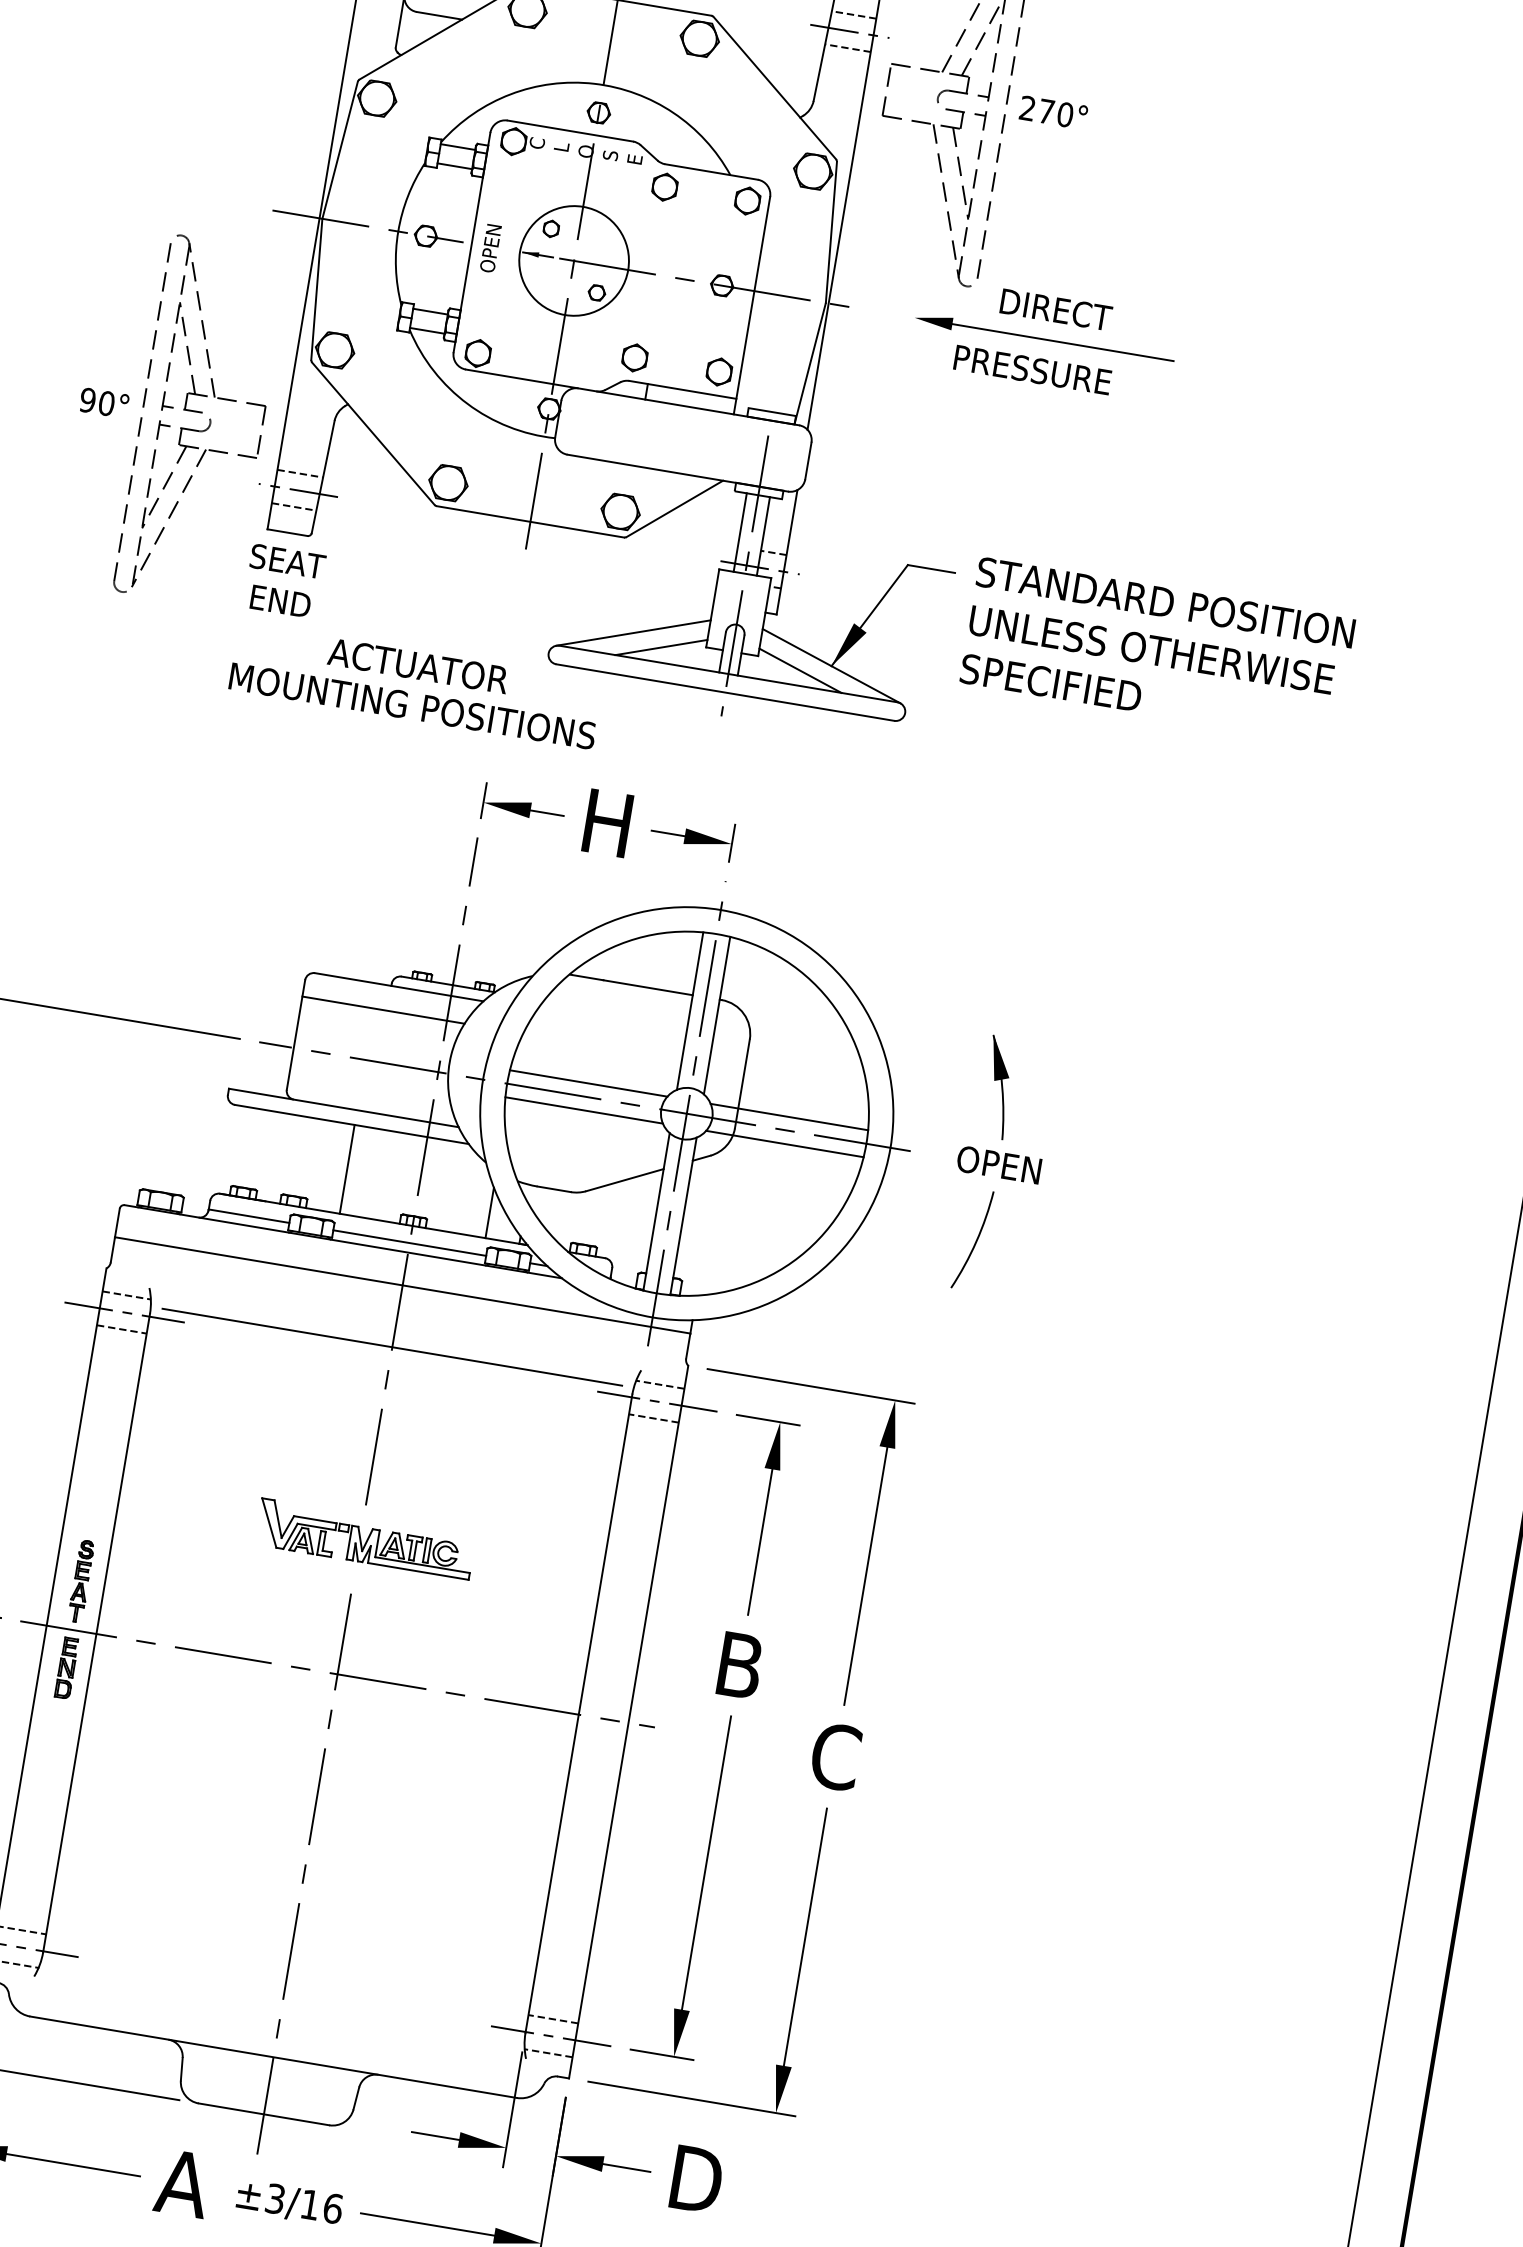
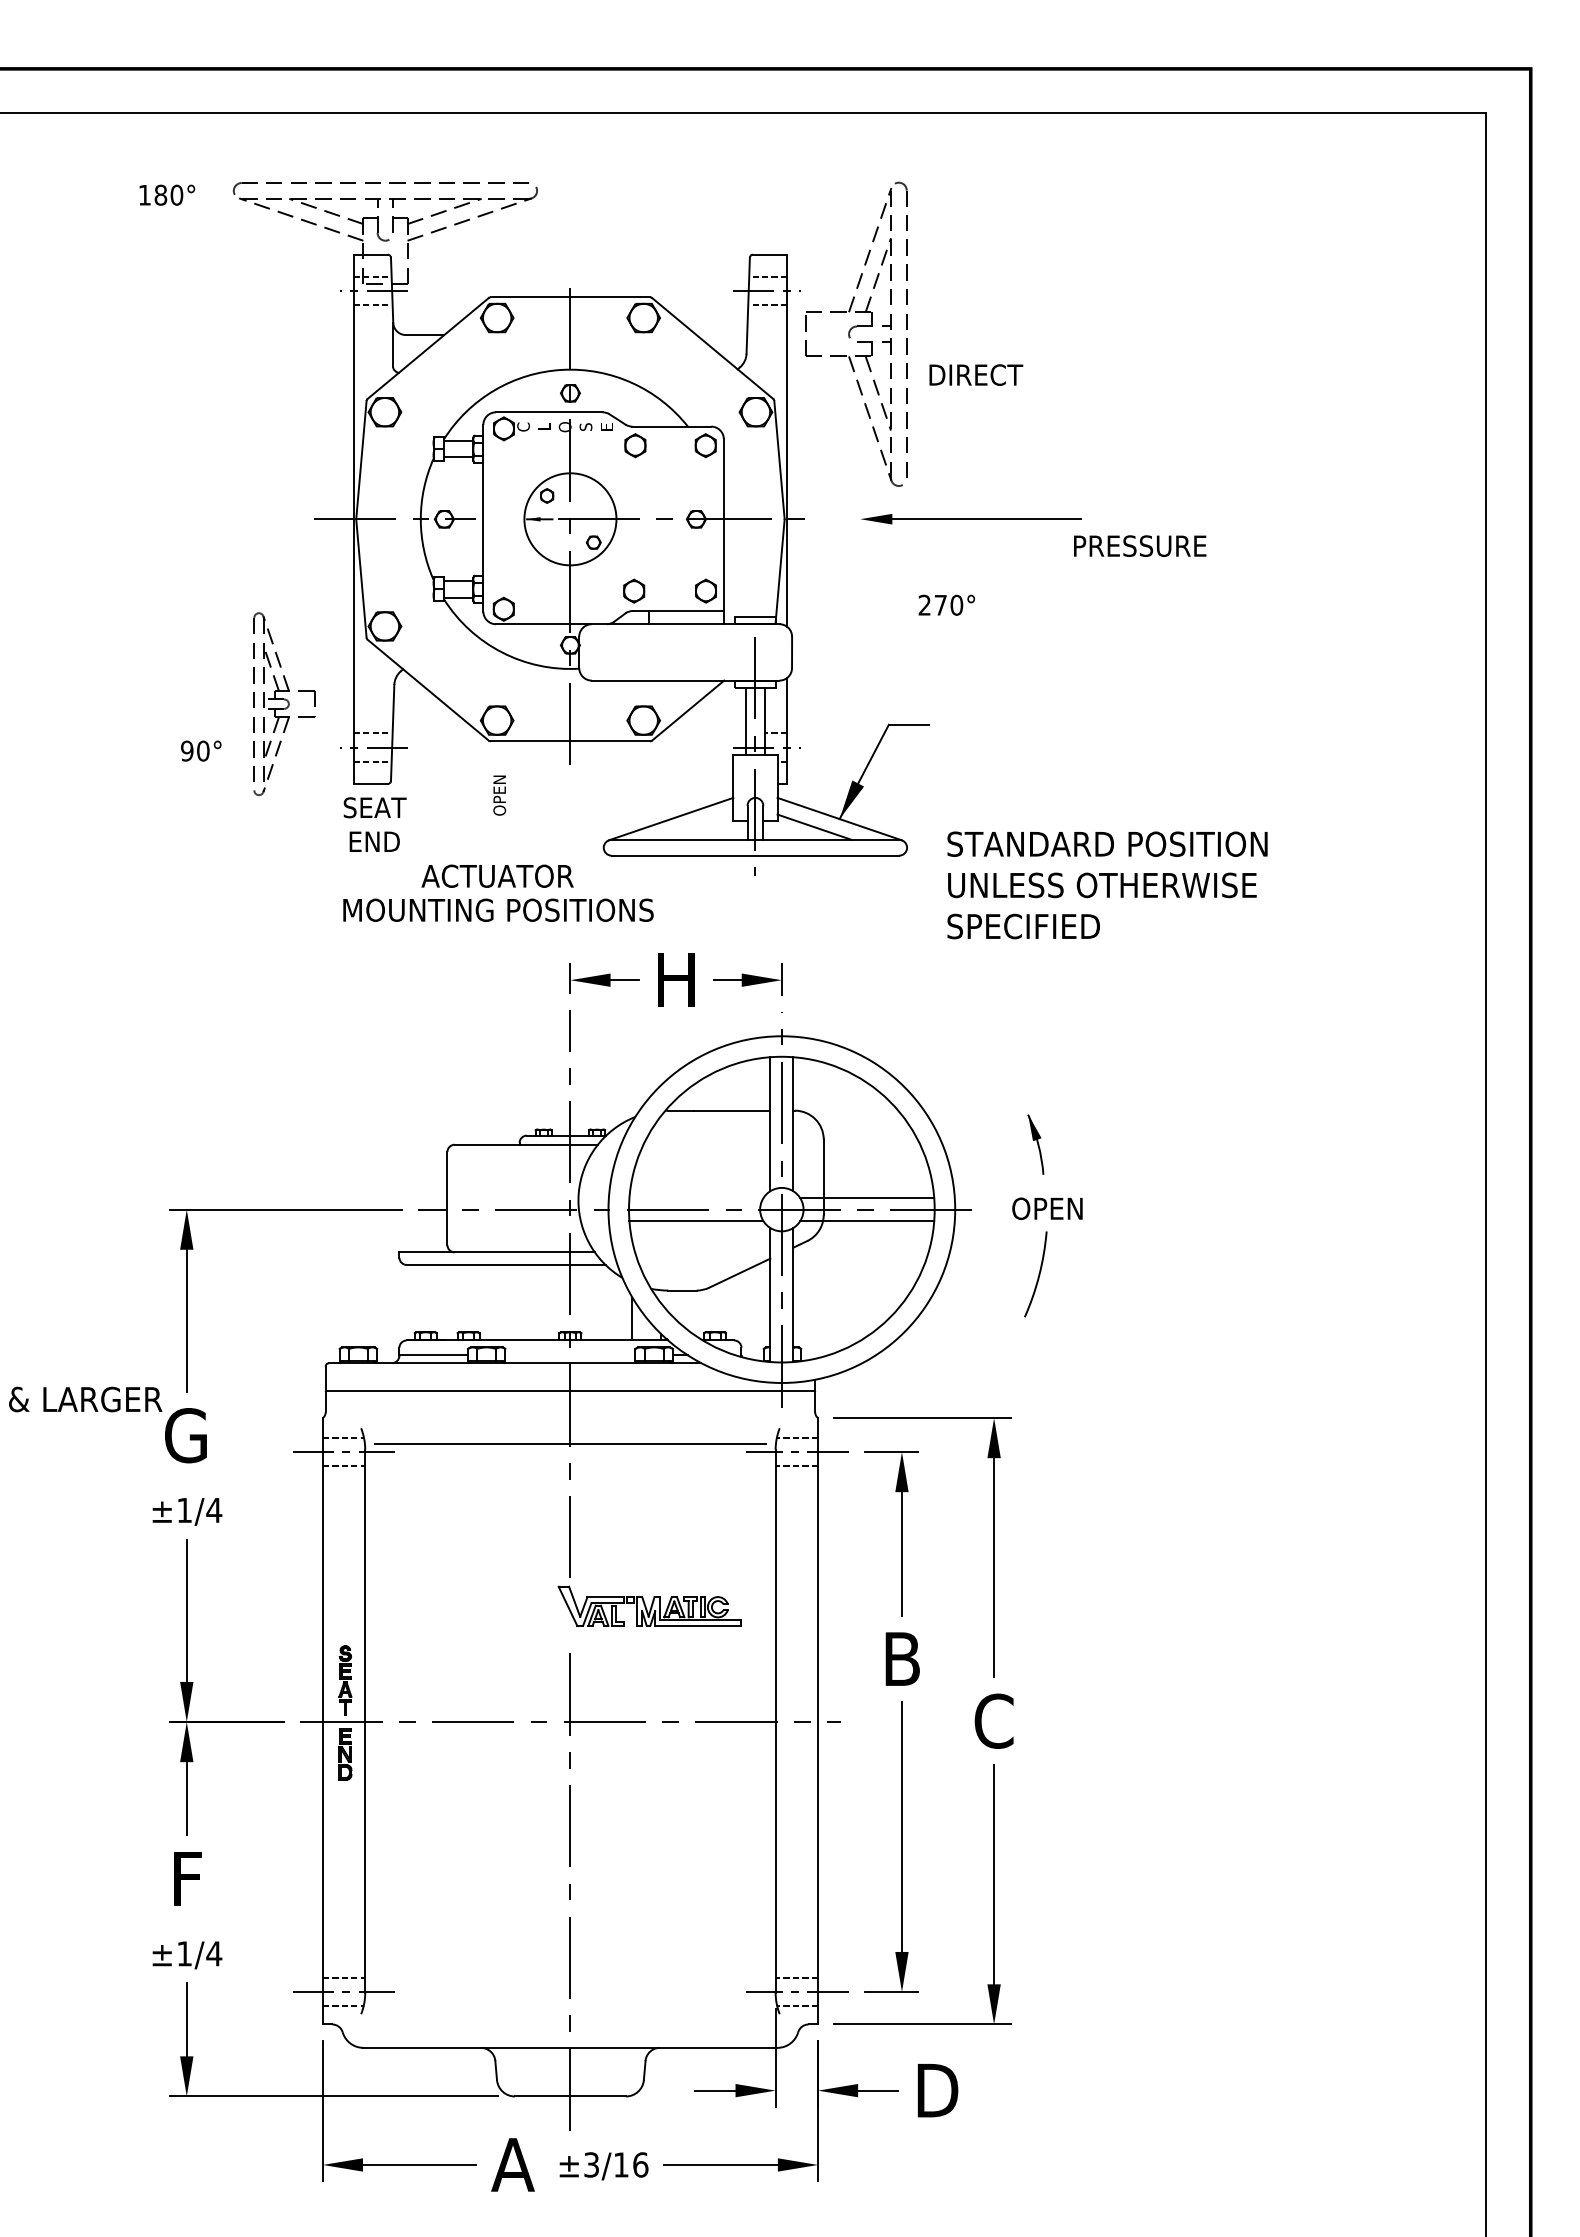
text: (1053, 111) -> (946, 604), moved
text: (490, 248) -> (499, 795), moved
text: (1056, 309) -> (976, 374), moved
text: (1033, 369) -> (1140, 545), moved
text: (104, 402) -> (201, 750), moved
part: (201, 421) -> (284, 703), size x0.6
line: (661, 646) -> (696, 826), removed
text: (1157, 651) -> (1107, 885), moved
line: (383, 1009) -> (516, 1165), removed
line: (588, 1083) -> (696, 1198), removed
part: (997, 1087) -> (1035, 1144), size x0.7
line: (347, 1169) -> (508, 1302), removed
line: (409, 1243) -> (570, 1355), removed
part: (365, 1538) -> (649, 1605), moved

